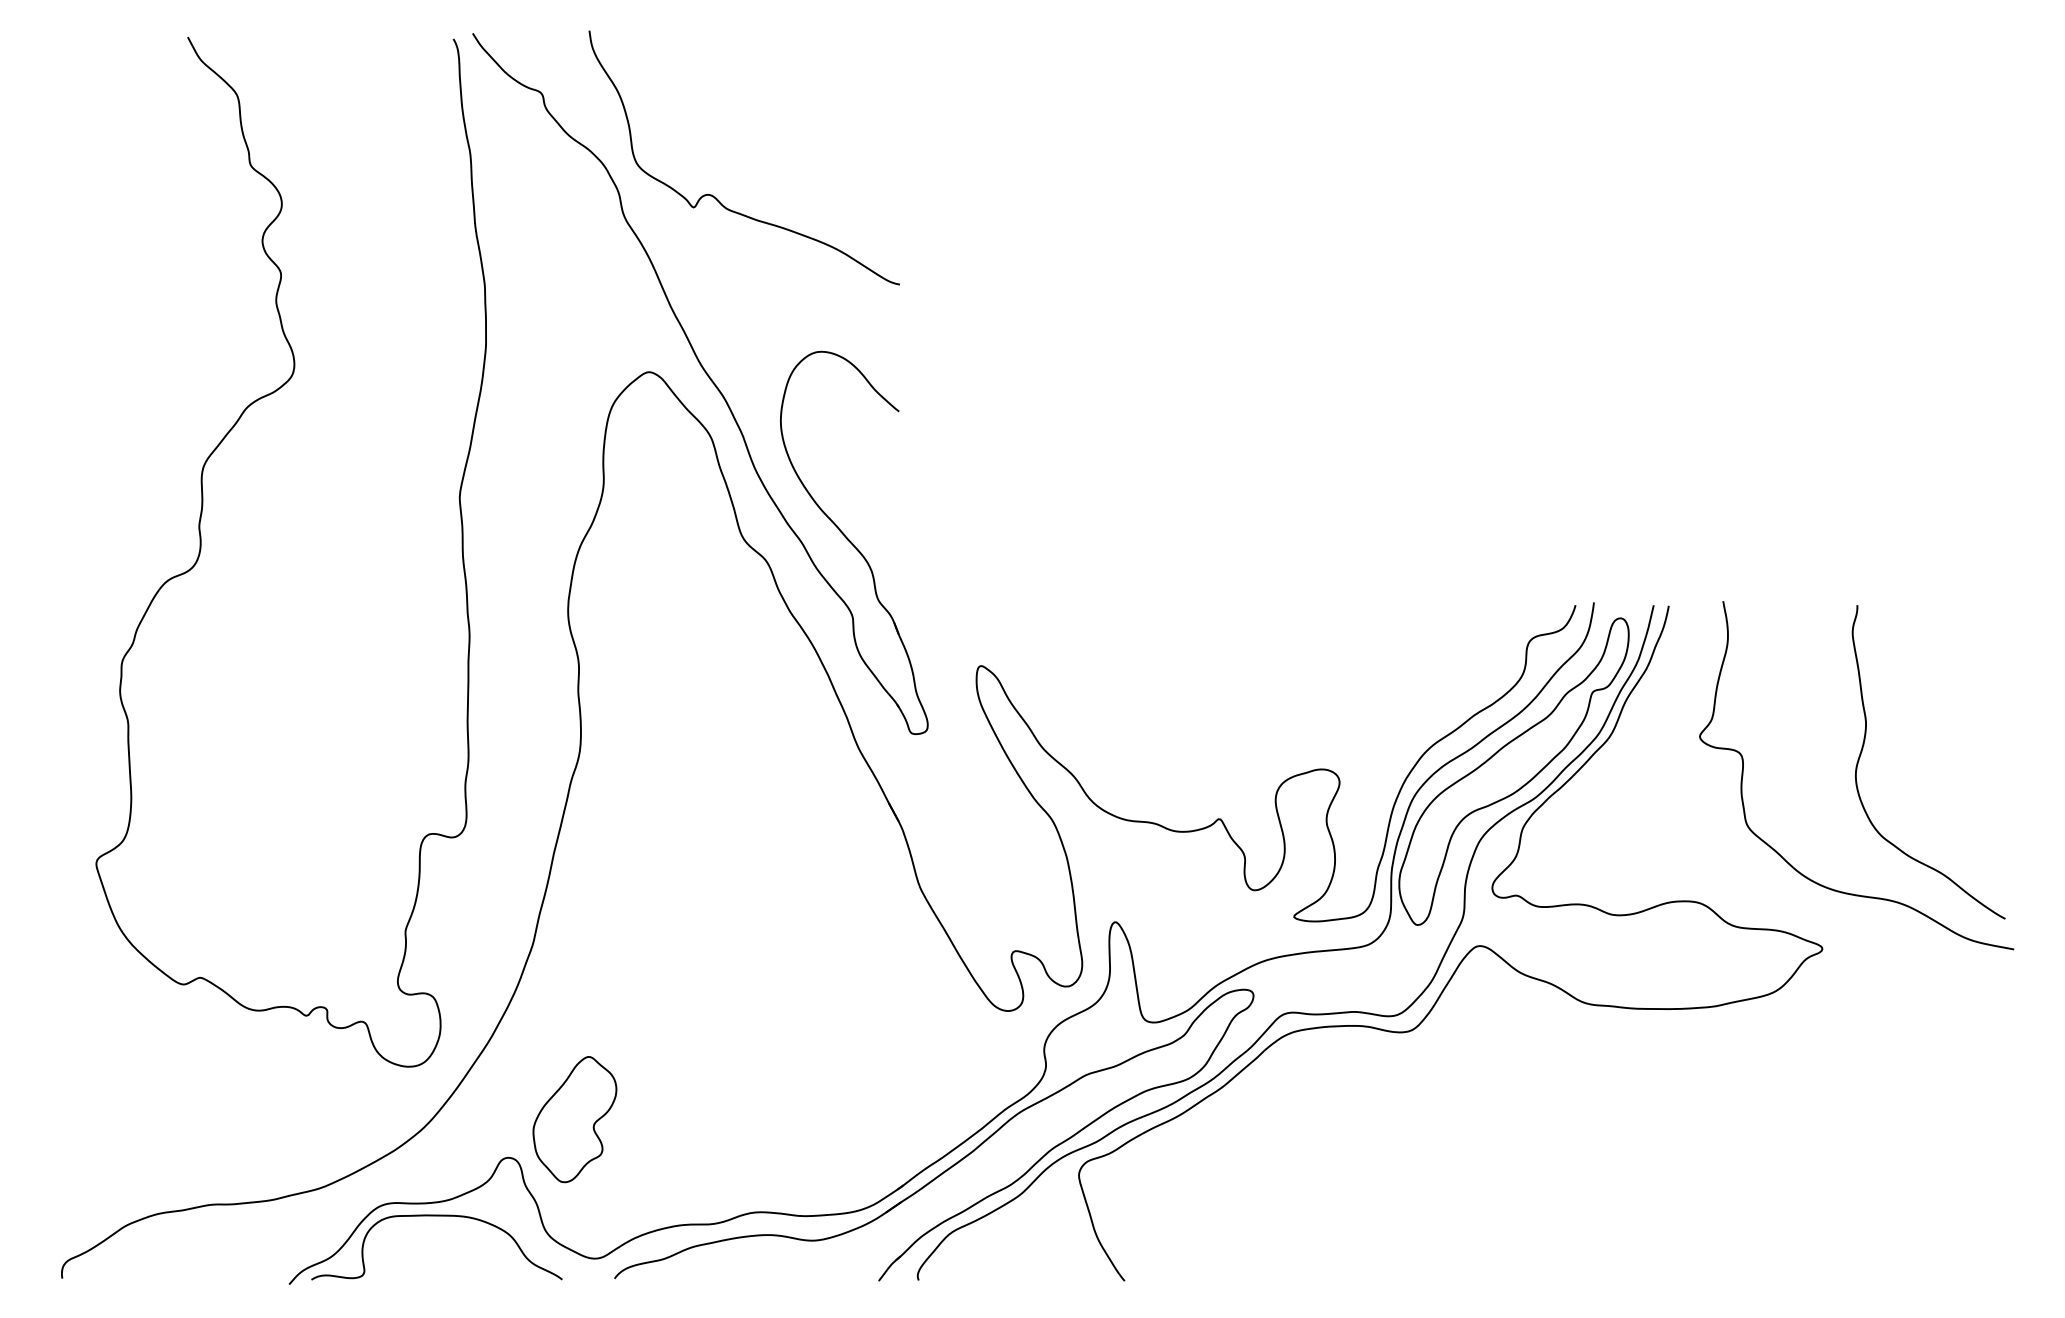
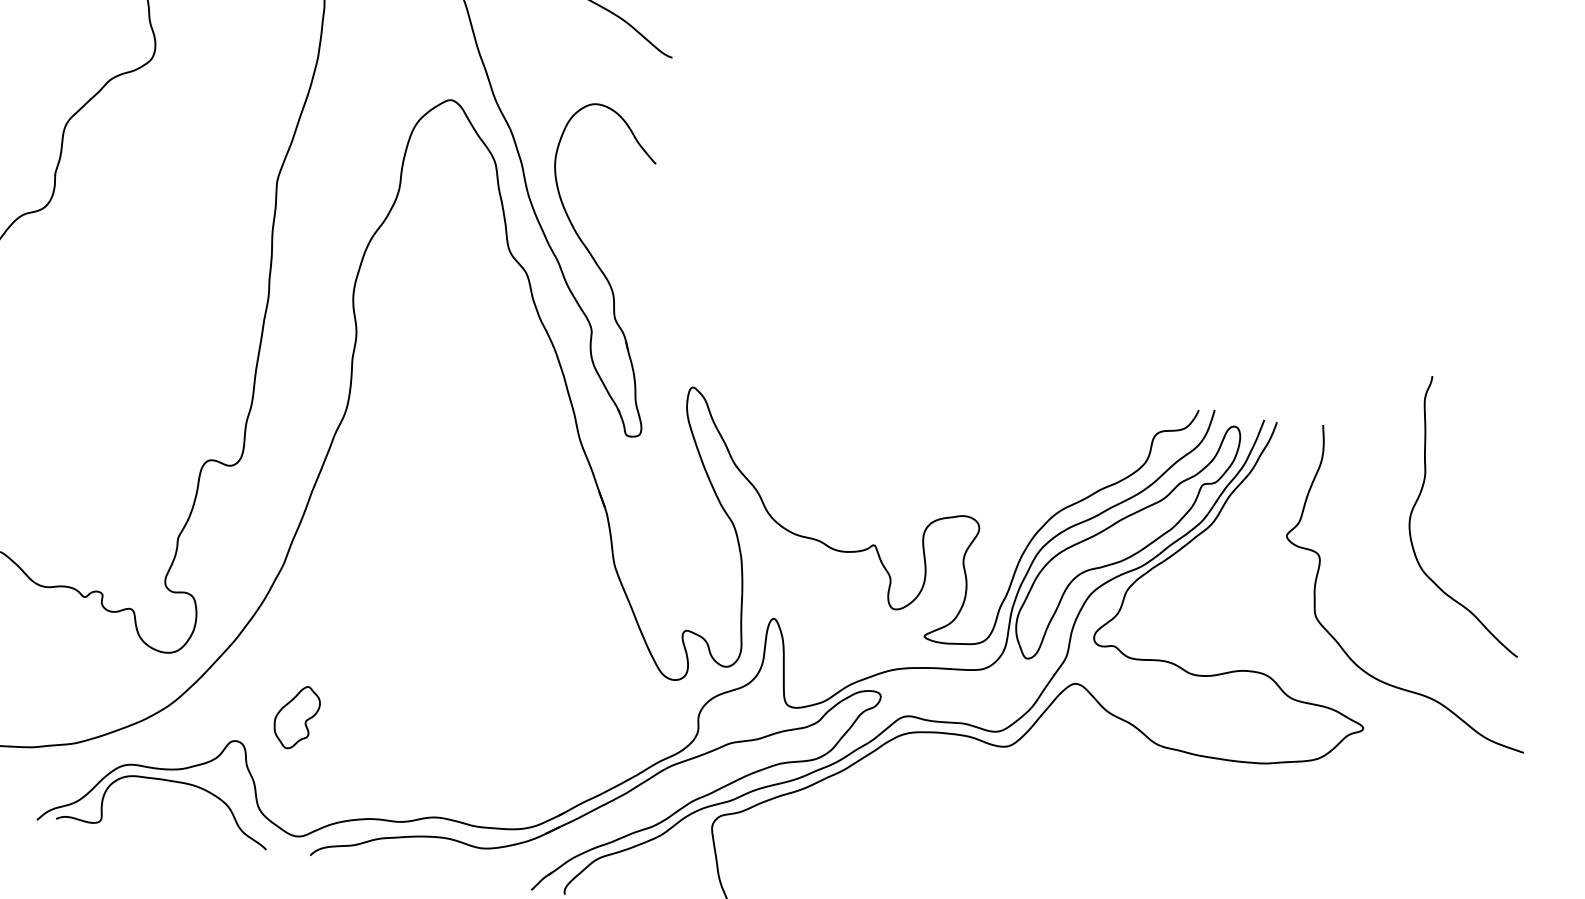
curve: (1864, 745) -> (1421, 494), moved
part: (574, 1119) -> (296, 717), size x0.6

